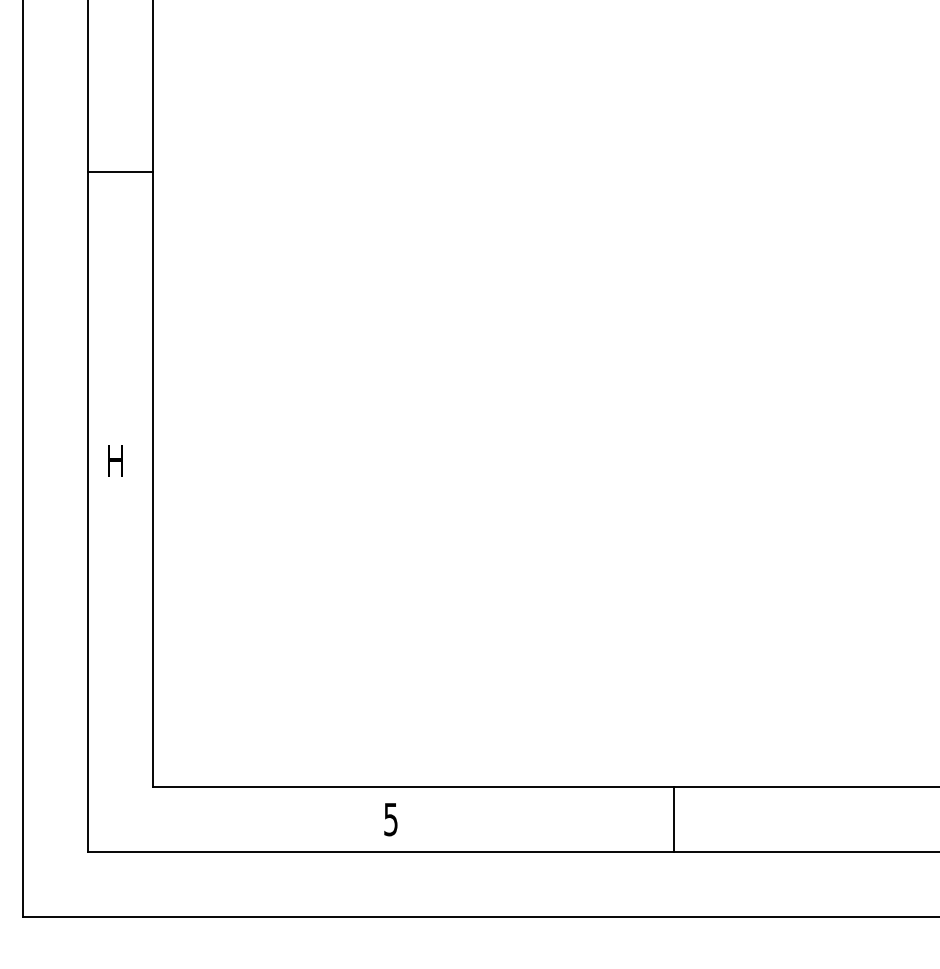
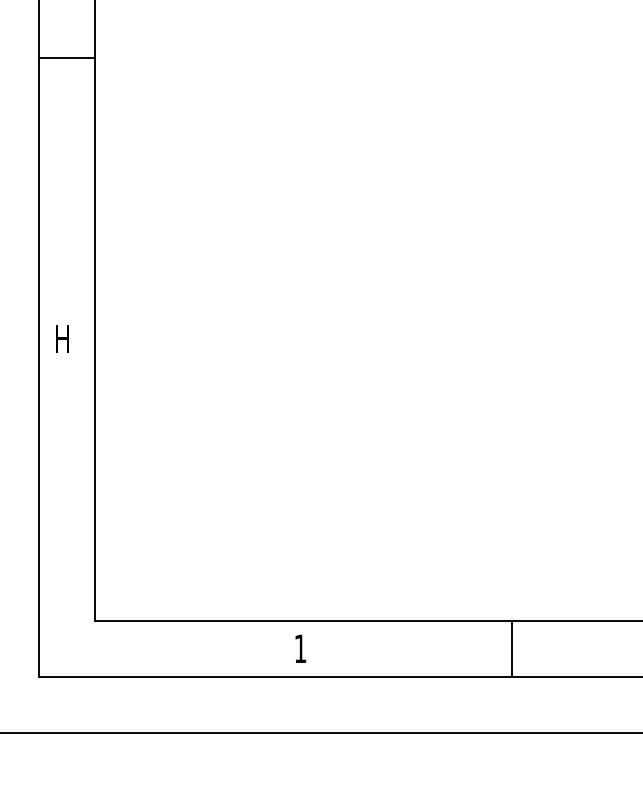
line: (120, 172) -> (66, 58), moved
text: (390, 819) -> (300, 648), 5 -> 1
line: (673, 819) -> (511, 648), moved

